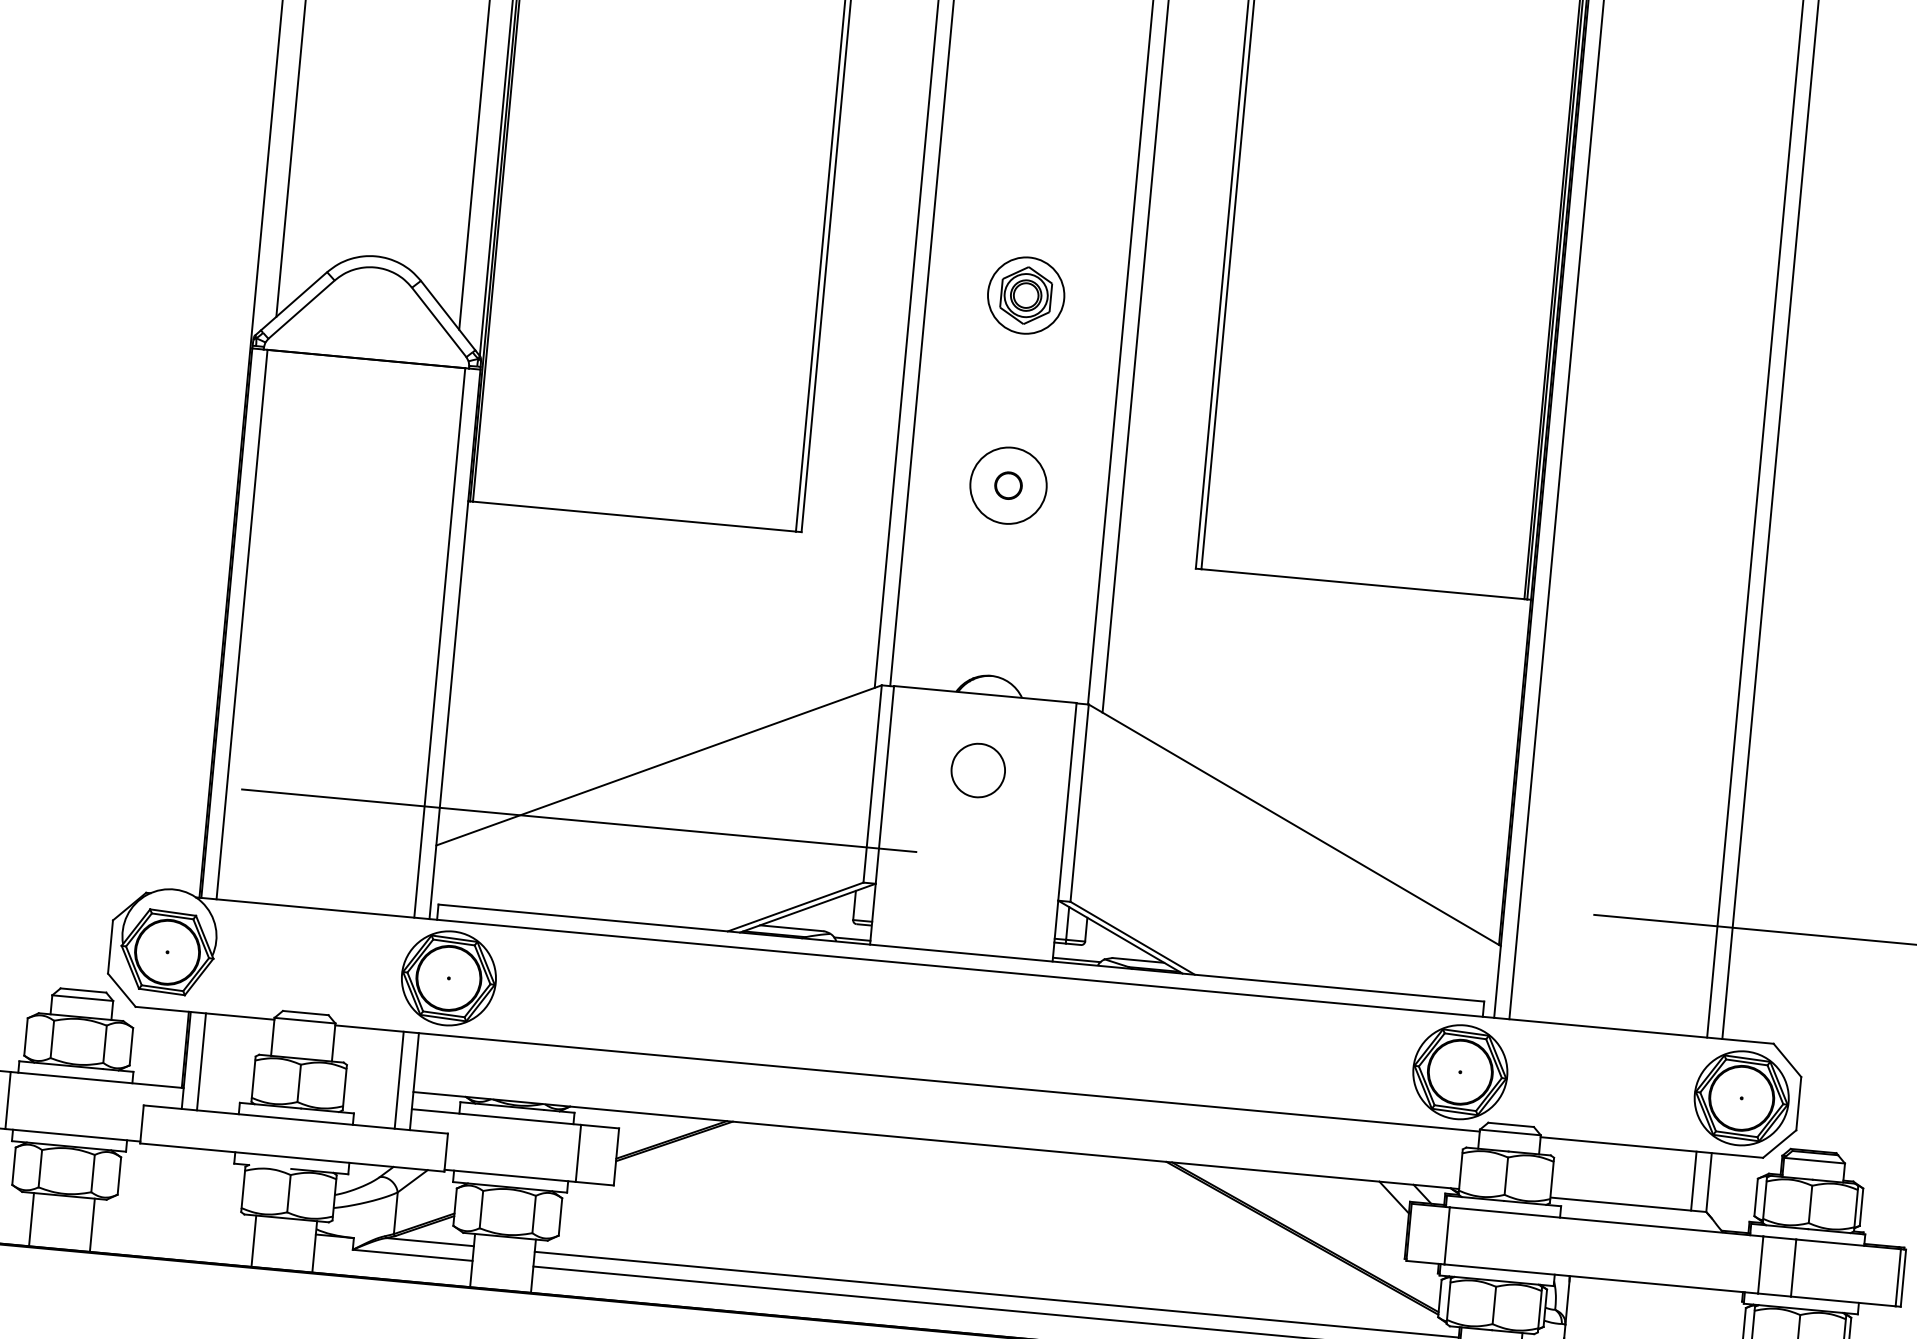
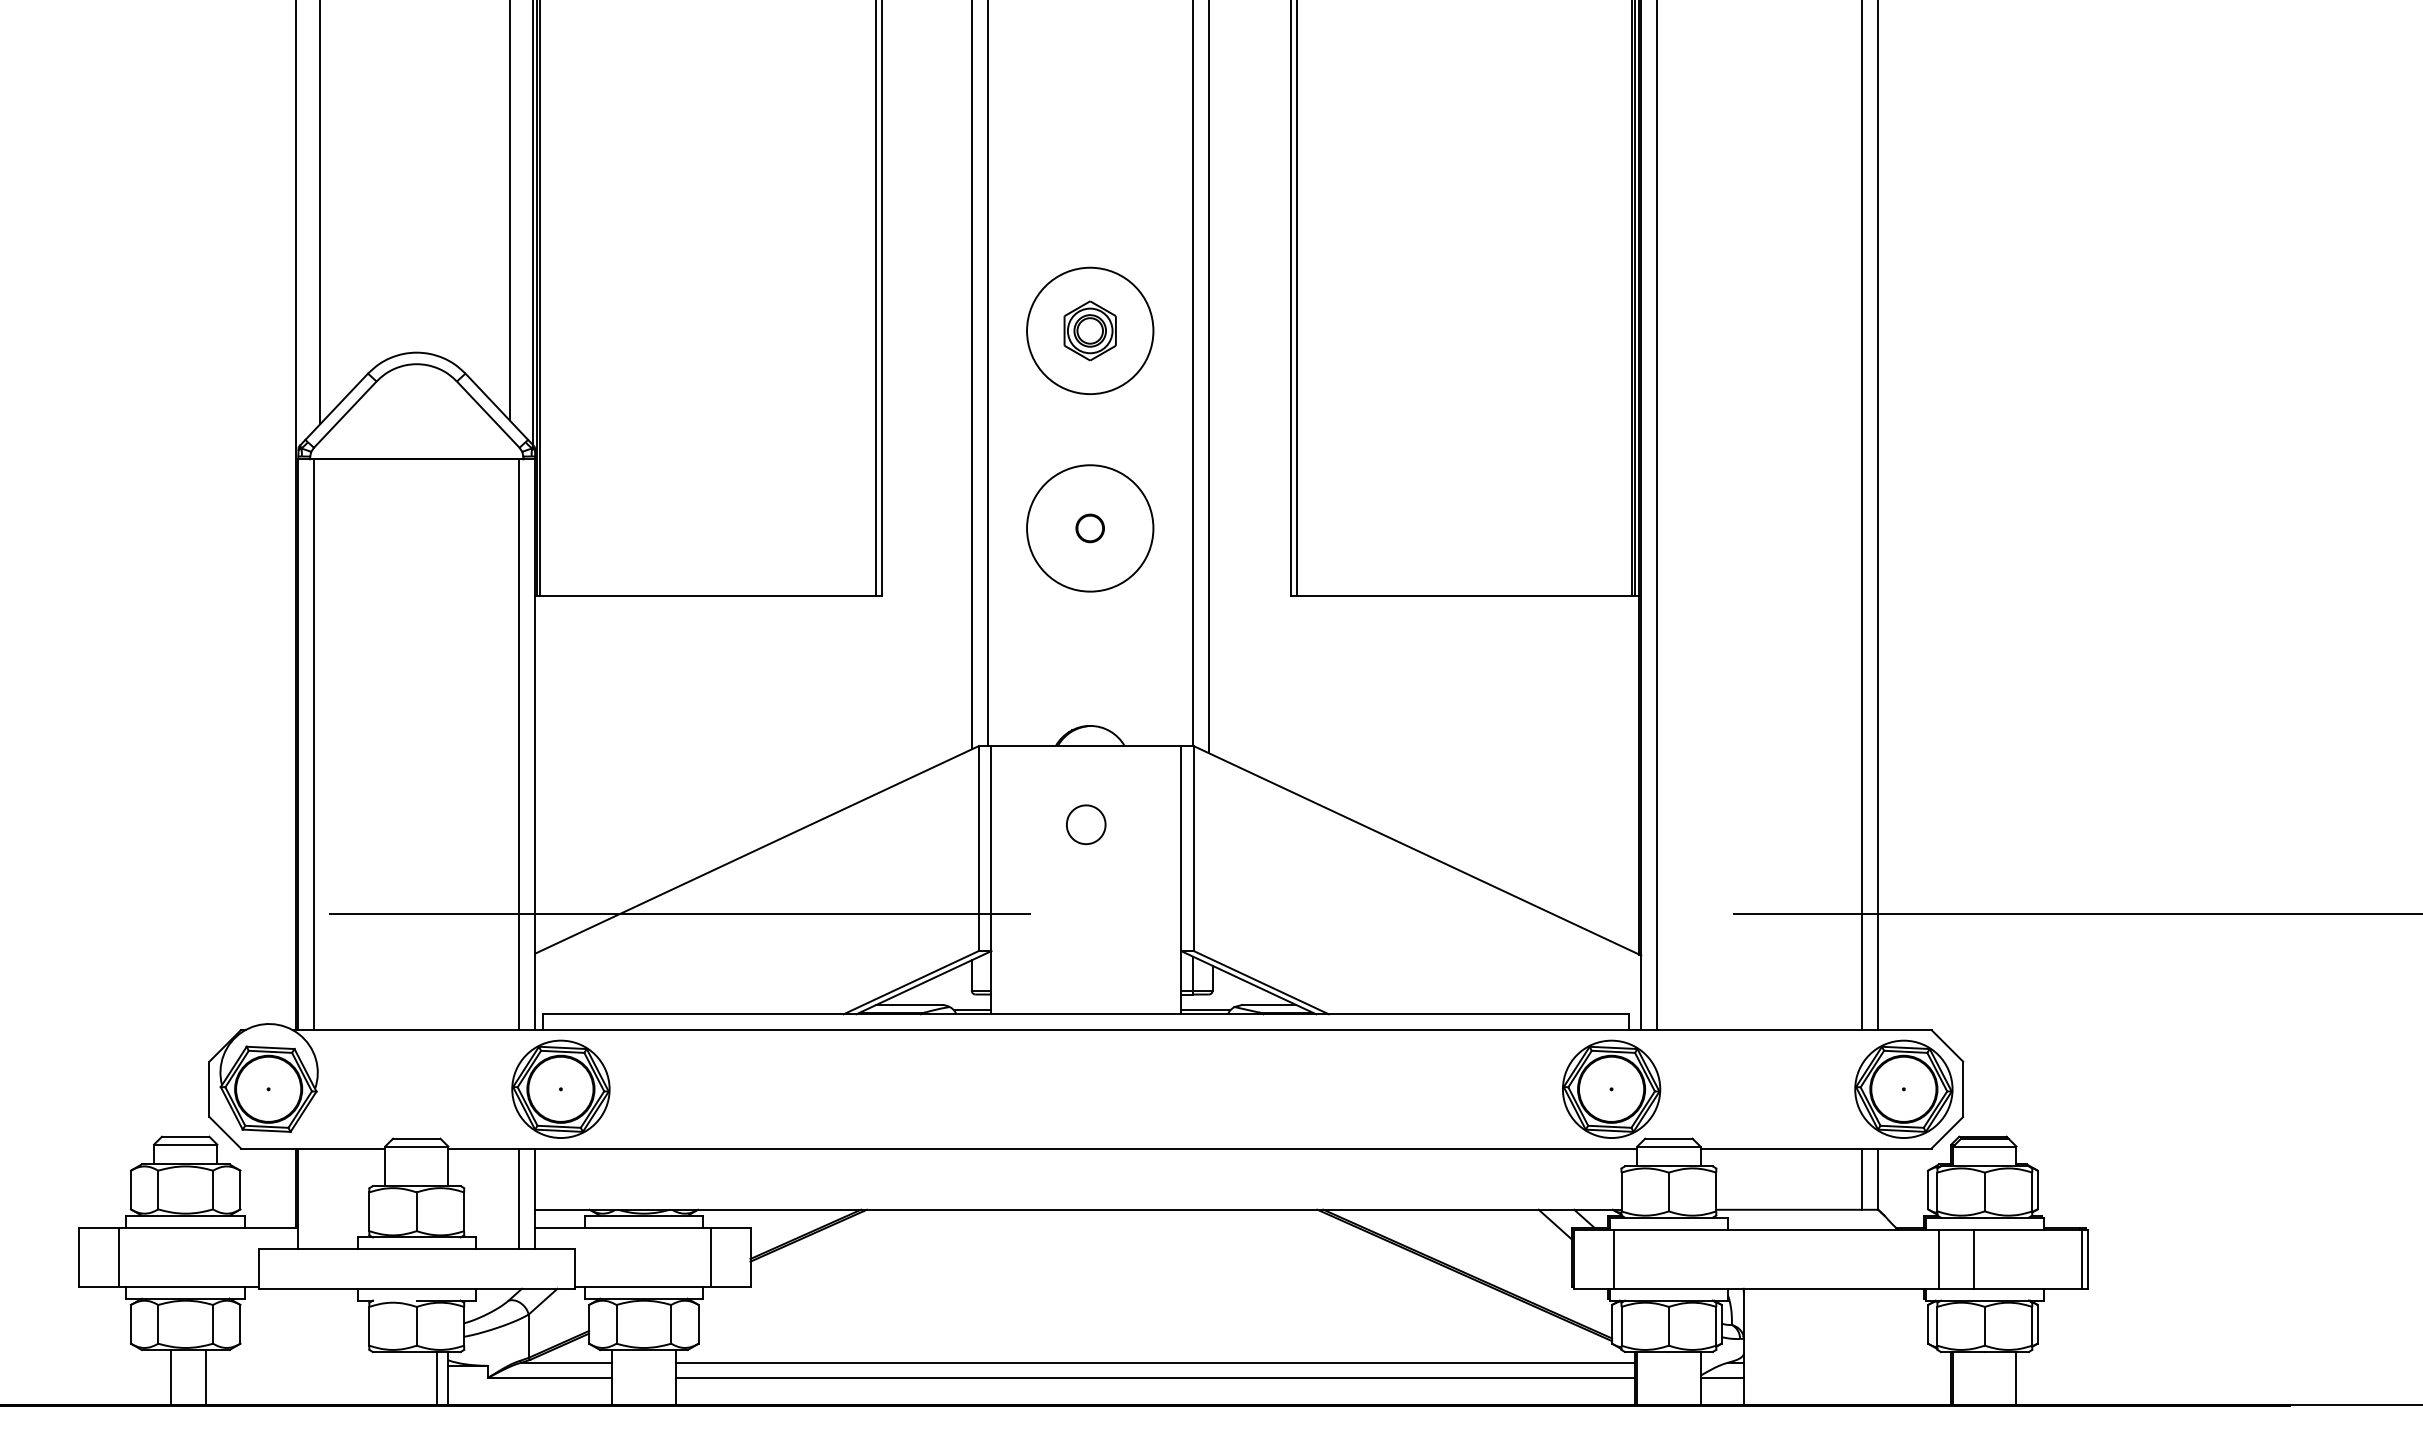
circle: (1025, 295) -> (1089, 330), size x1.6
circle: (1007, 484) -> (1089, 527), size x1.6
part: (977, 770) -> (1085, 824), size x0.7
line: (201, 1061) -> (314, 1198), removed
line: (31, 1219) -> (206, 1377), moved
line: (92, 1225) -> (171, 1377), moved
line: (254, 1241) -> (437, 1378), moved

